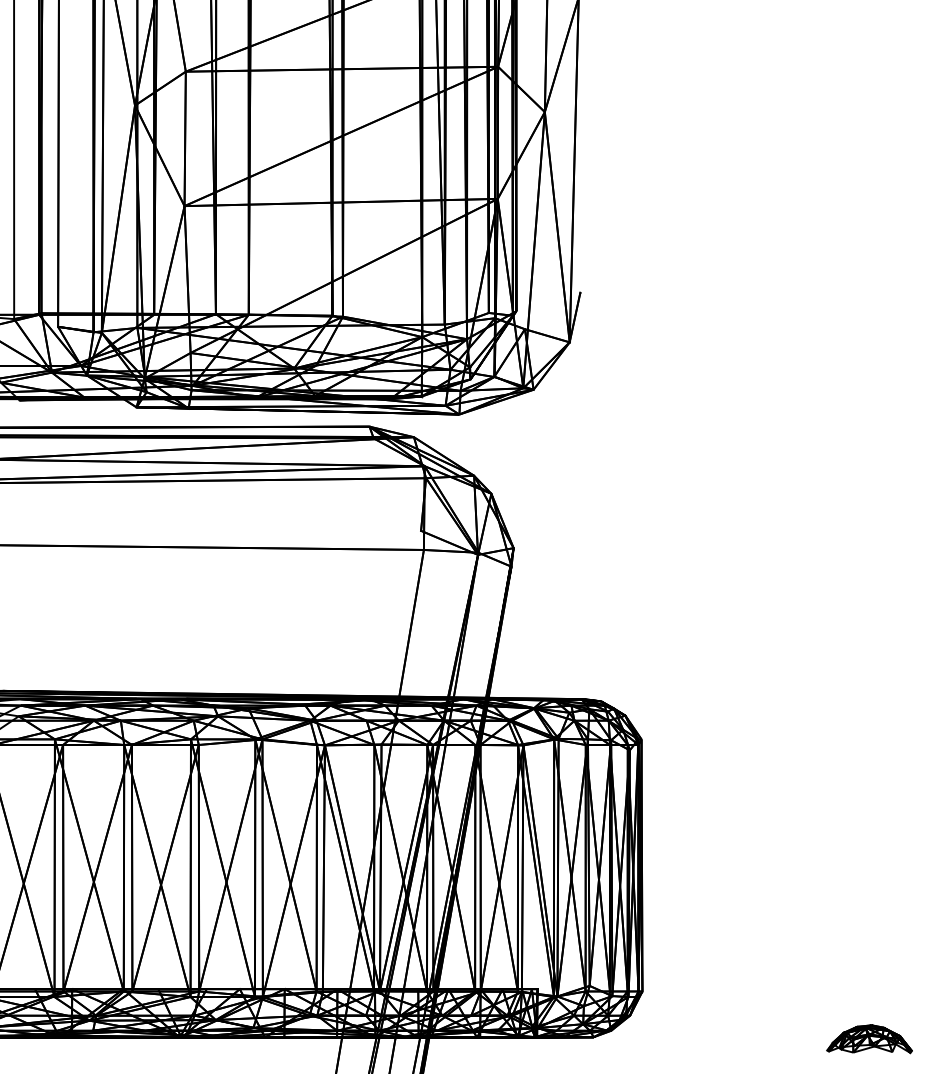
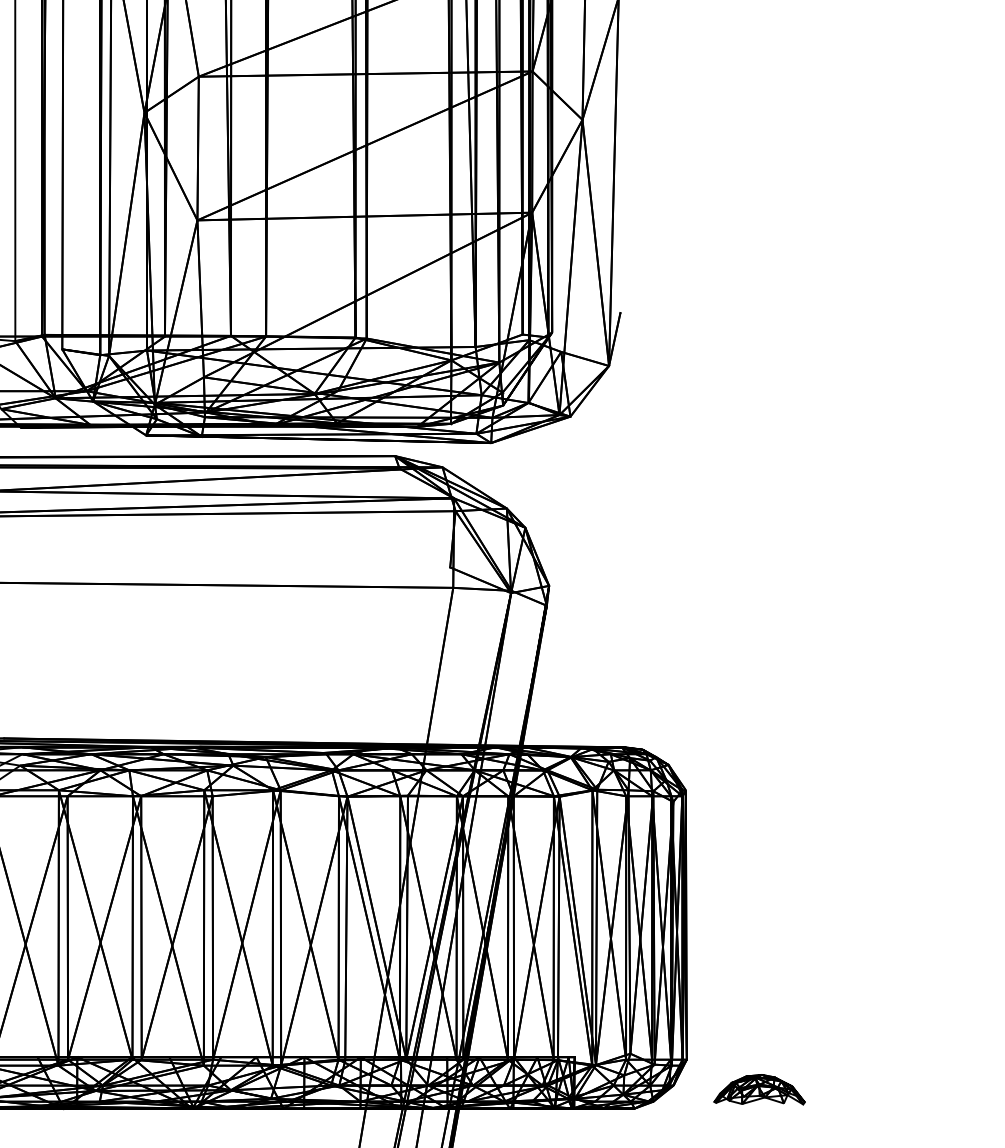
part: (869, 1039) -> (759, 1089), moved

